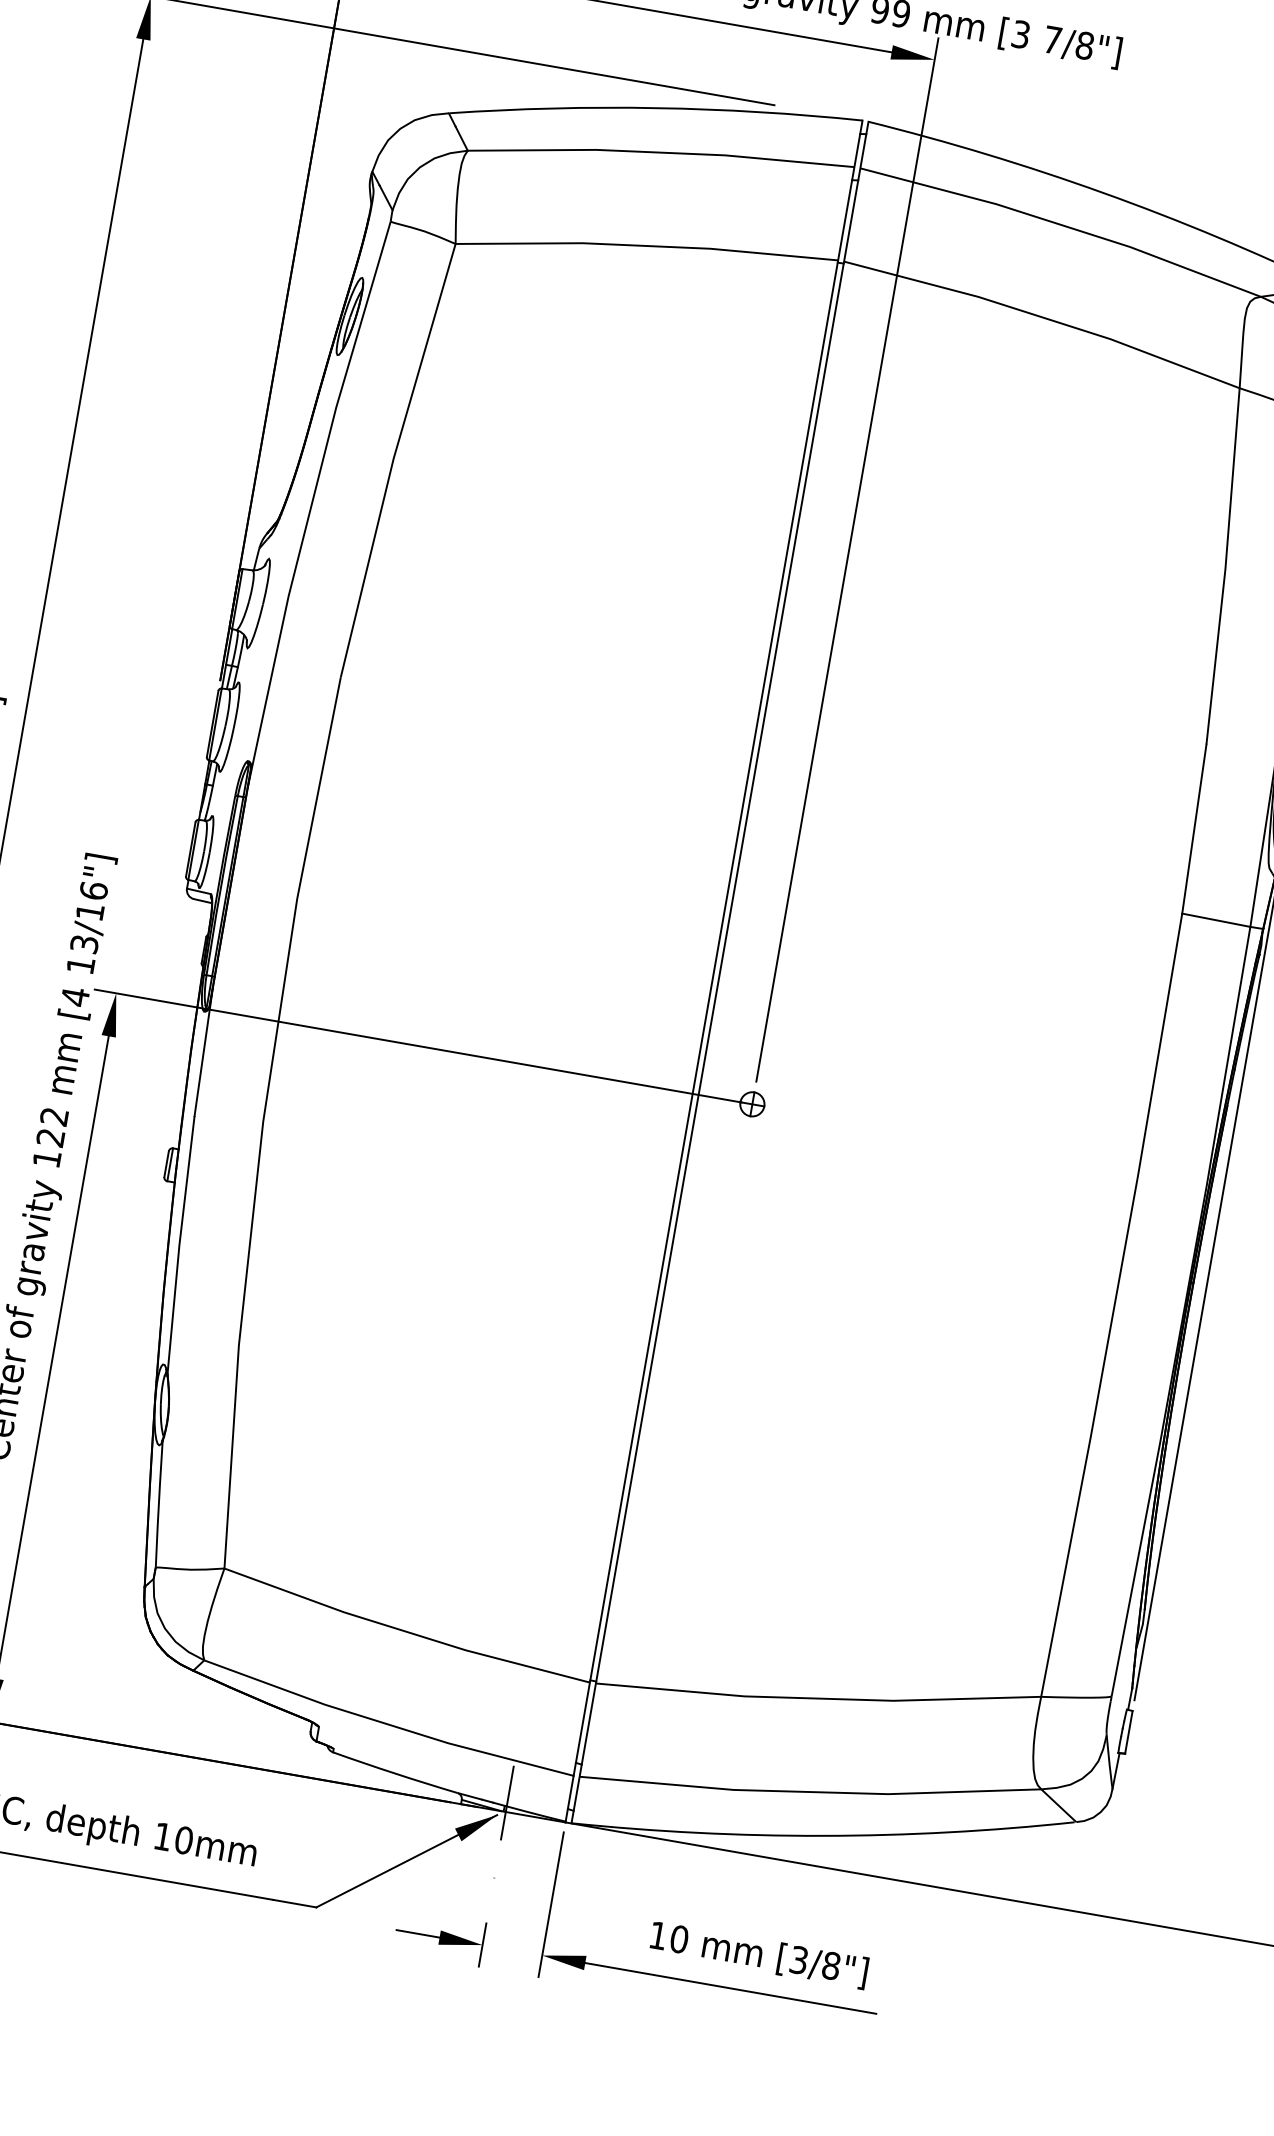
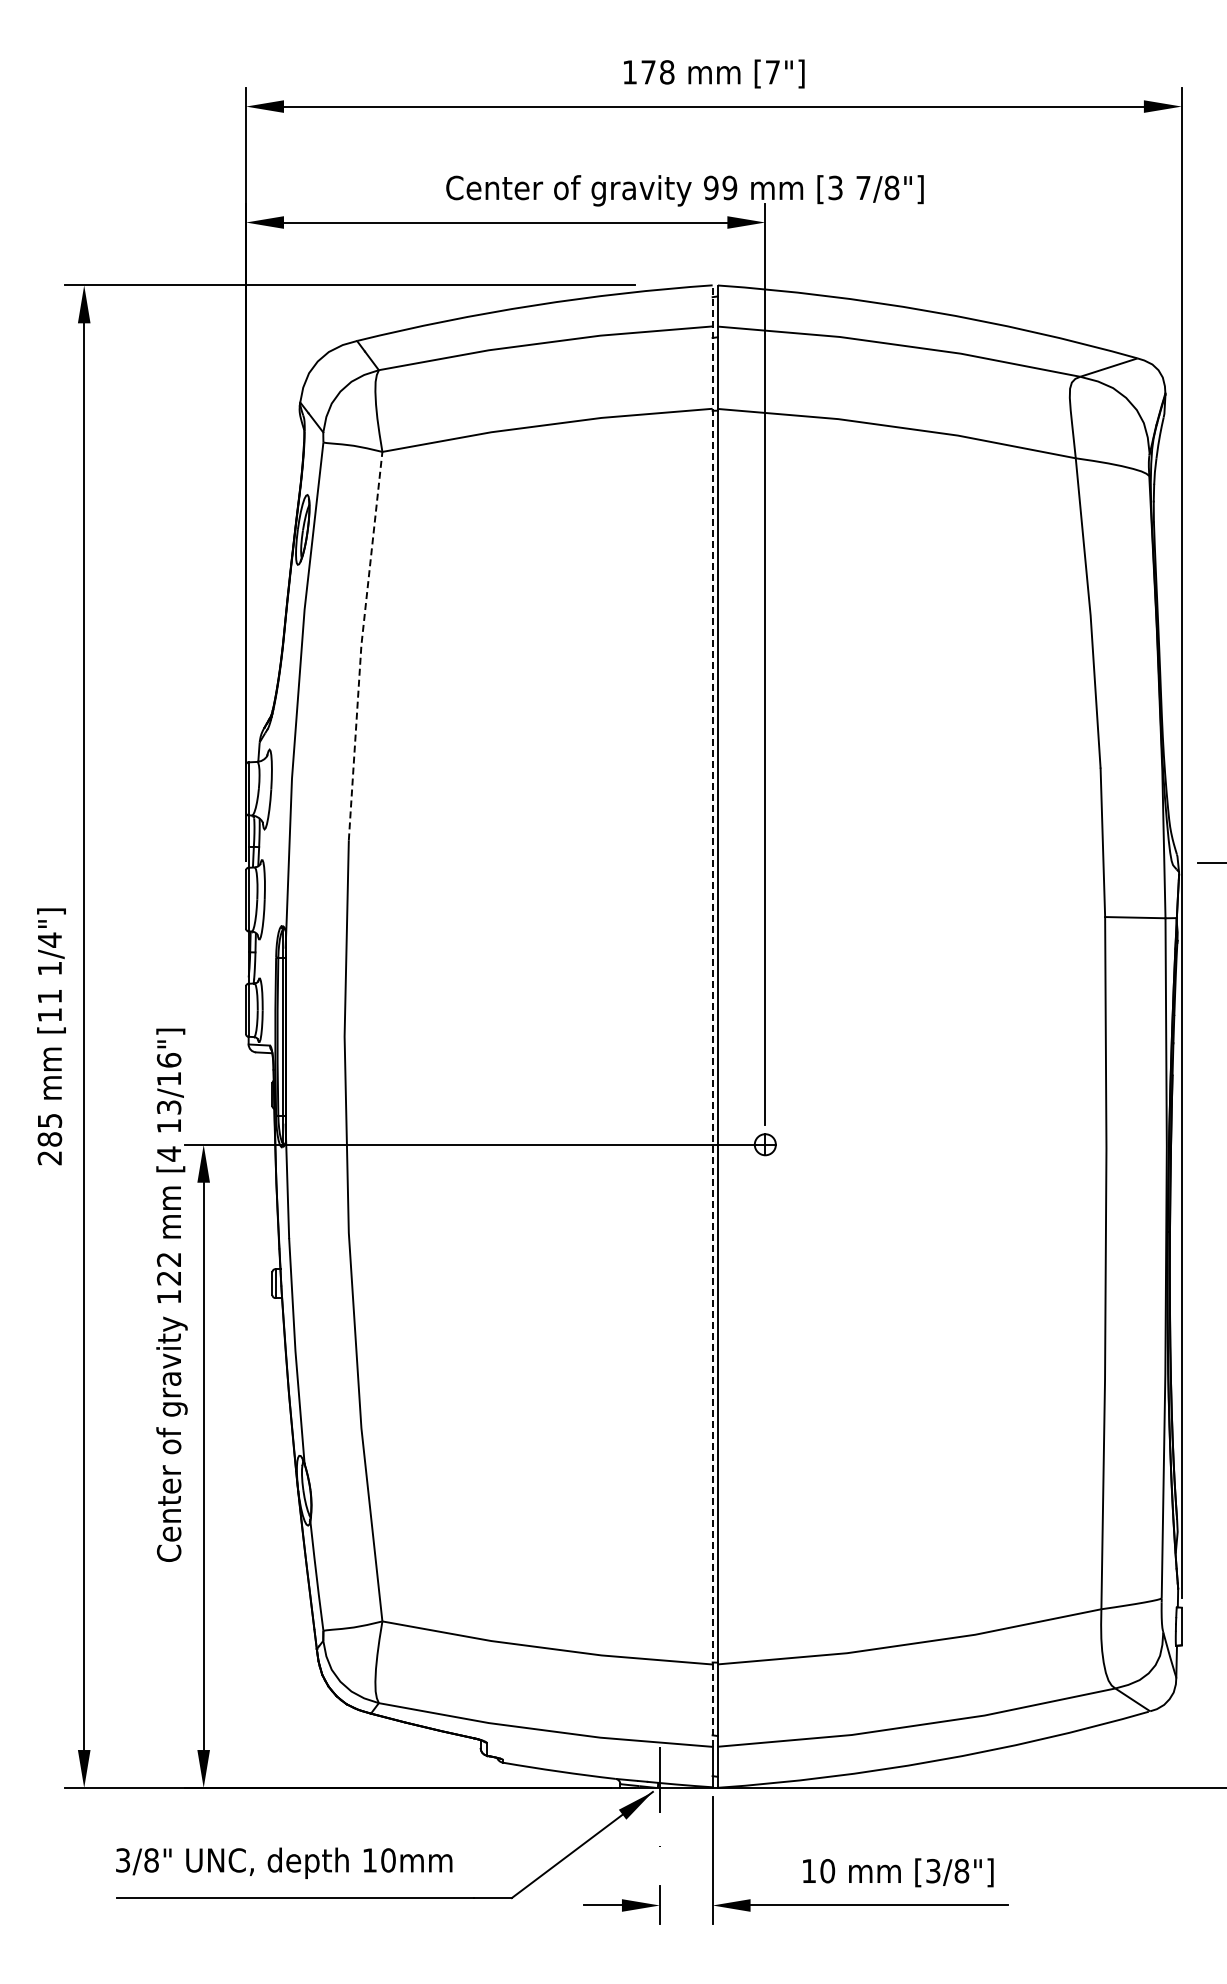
line: (393, 459) -> (361, 645), solid -> dashed
line: (717, 948) -> (712, 1016), solid -> dashed

